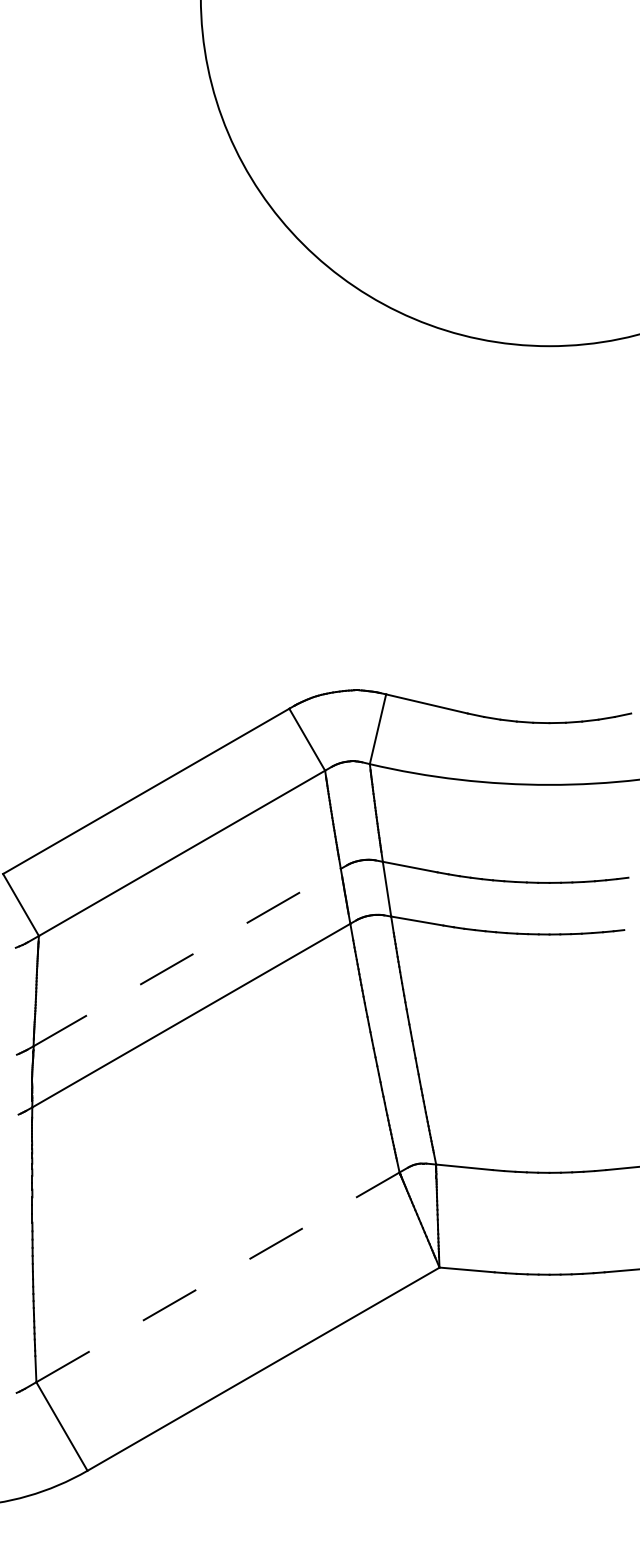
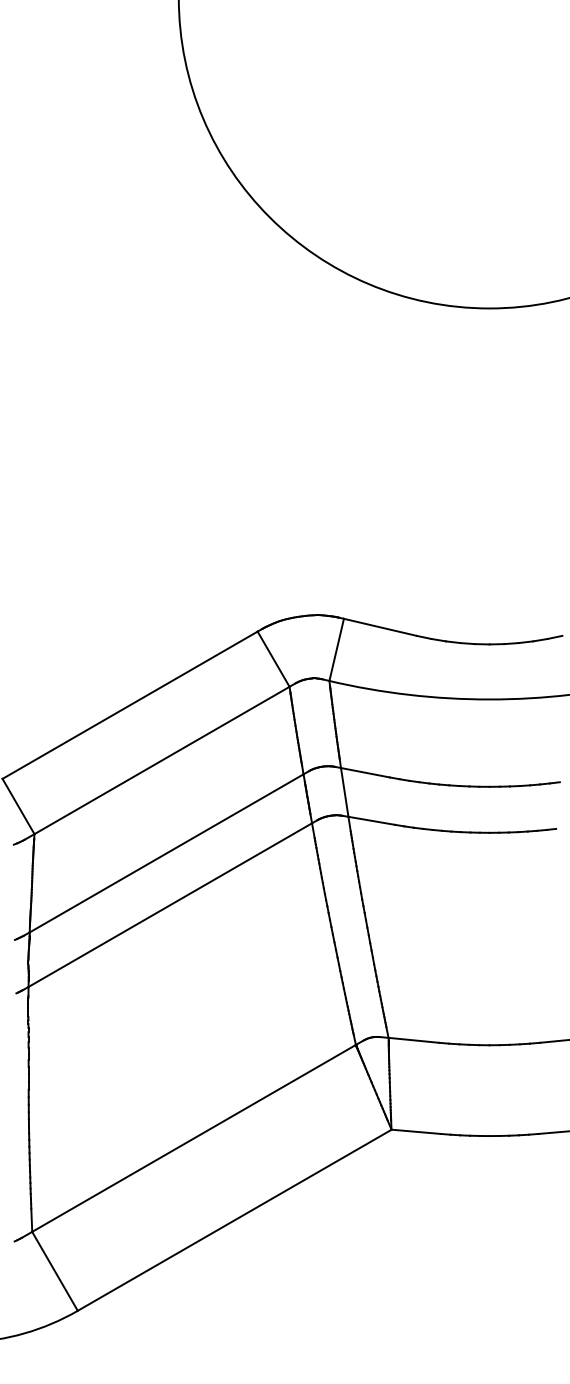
line: (187, 957) -> (166, 853), dashed -> solid
line: (217, 1277) -> (193, 1138), dashed -> solid

